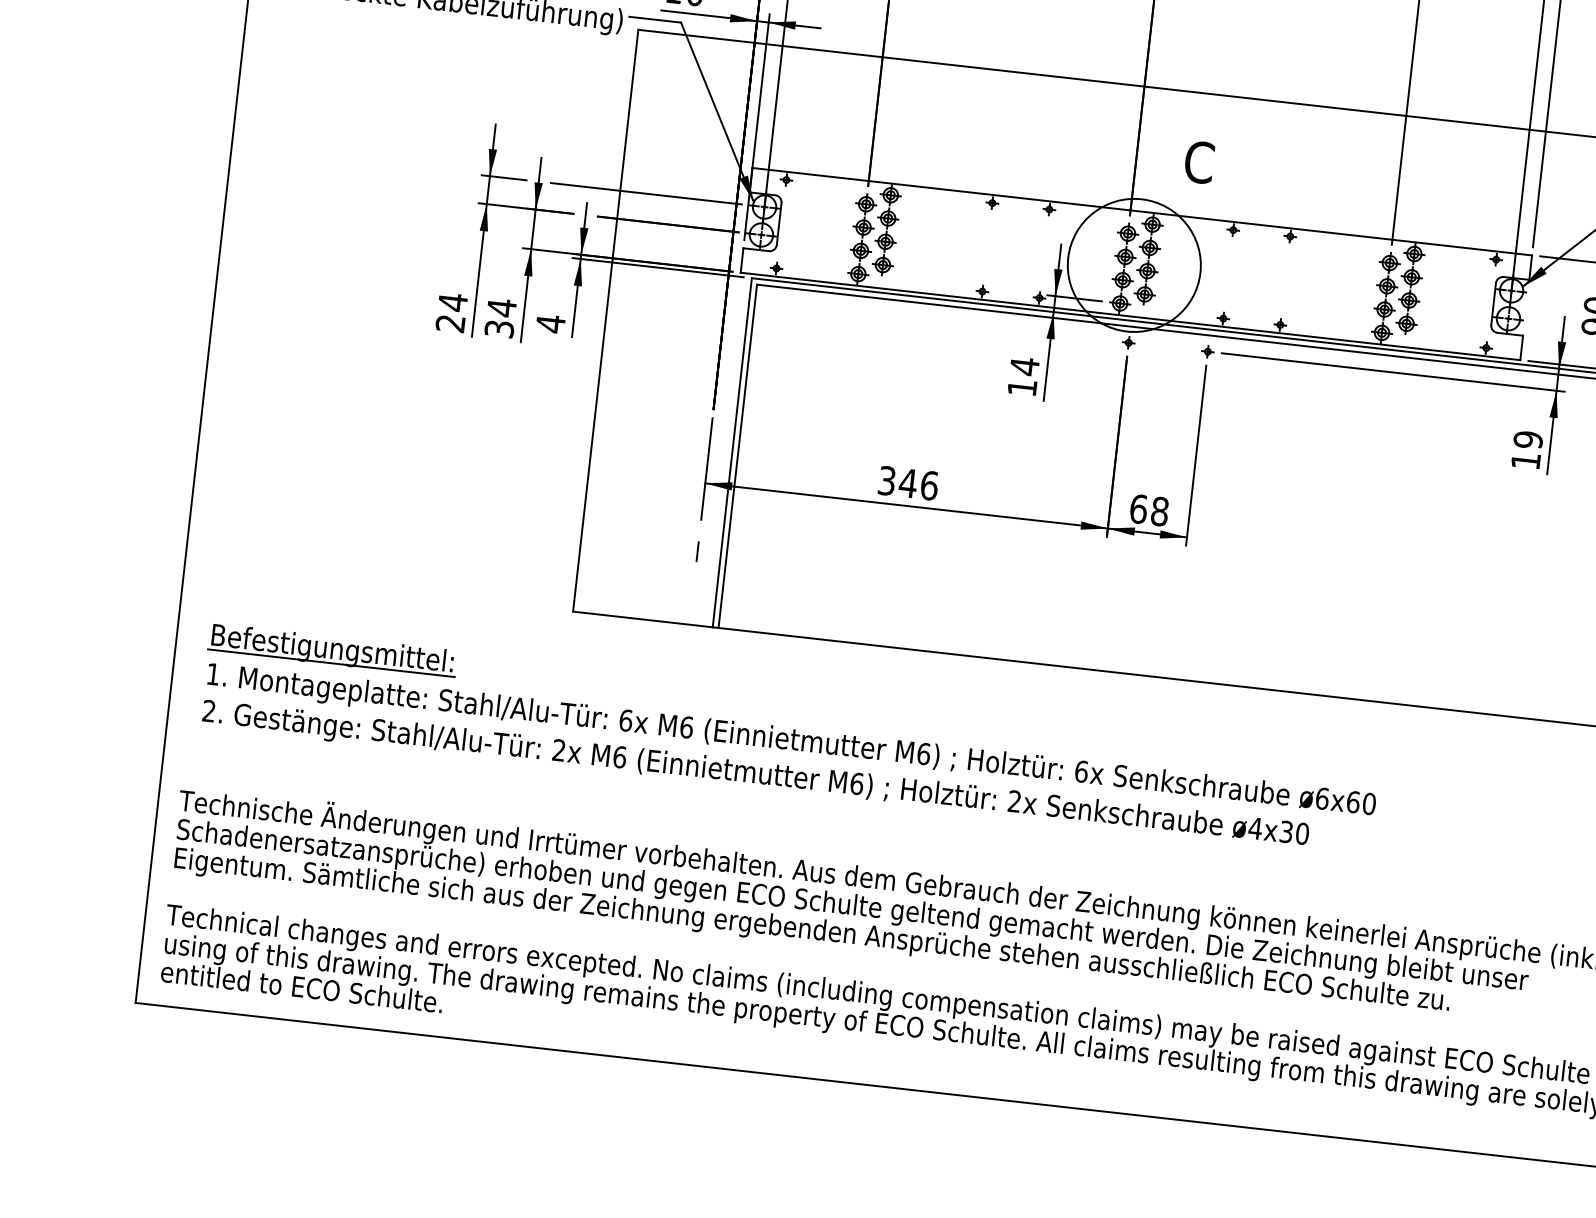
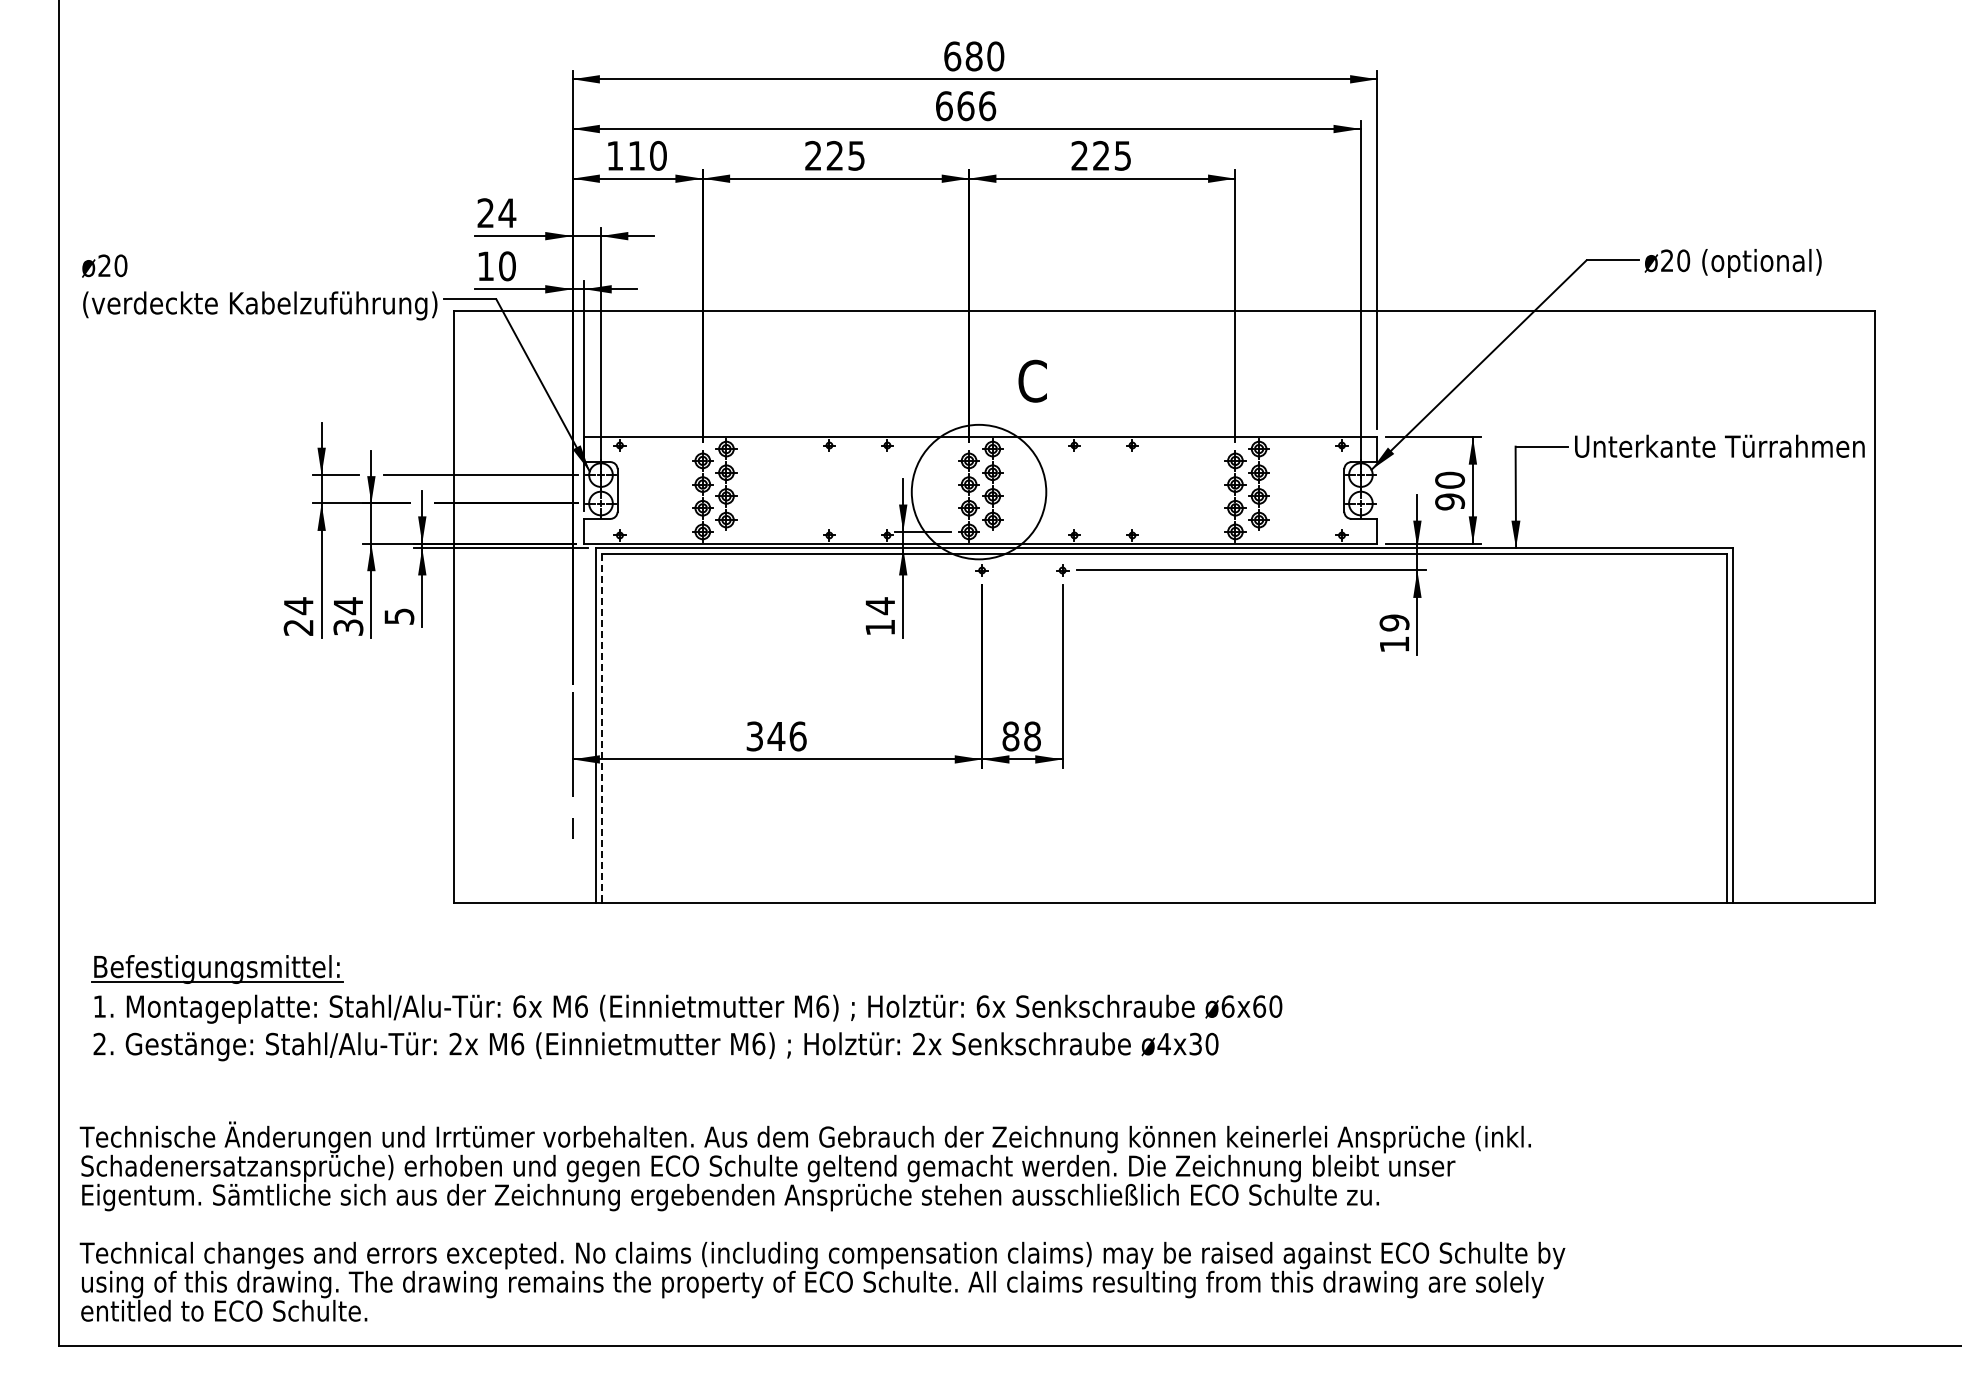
text: (550, 323) -> (399, 616), 4 -> 5
line: (738, 456) -> (602, 728), solid -> dashed
text: (1138, 509) -> (1010, 736), 68 -> 88

